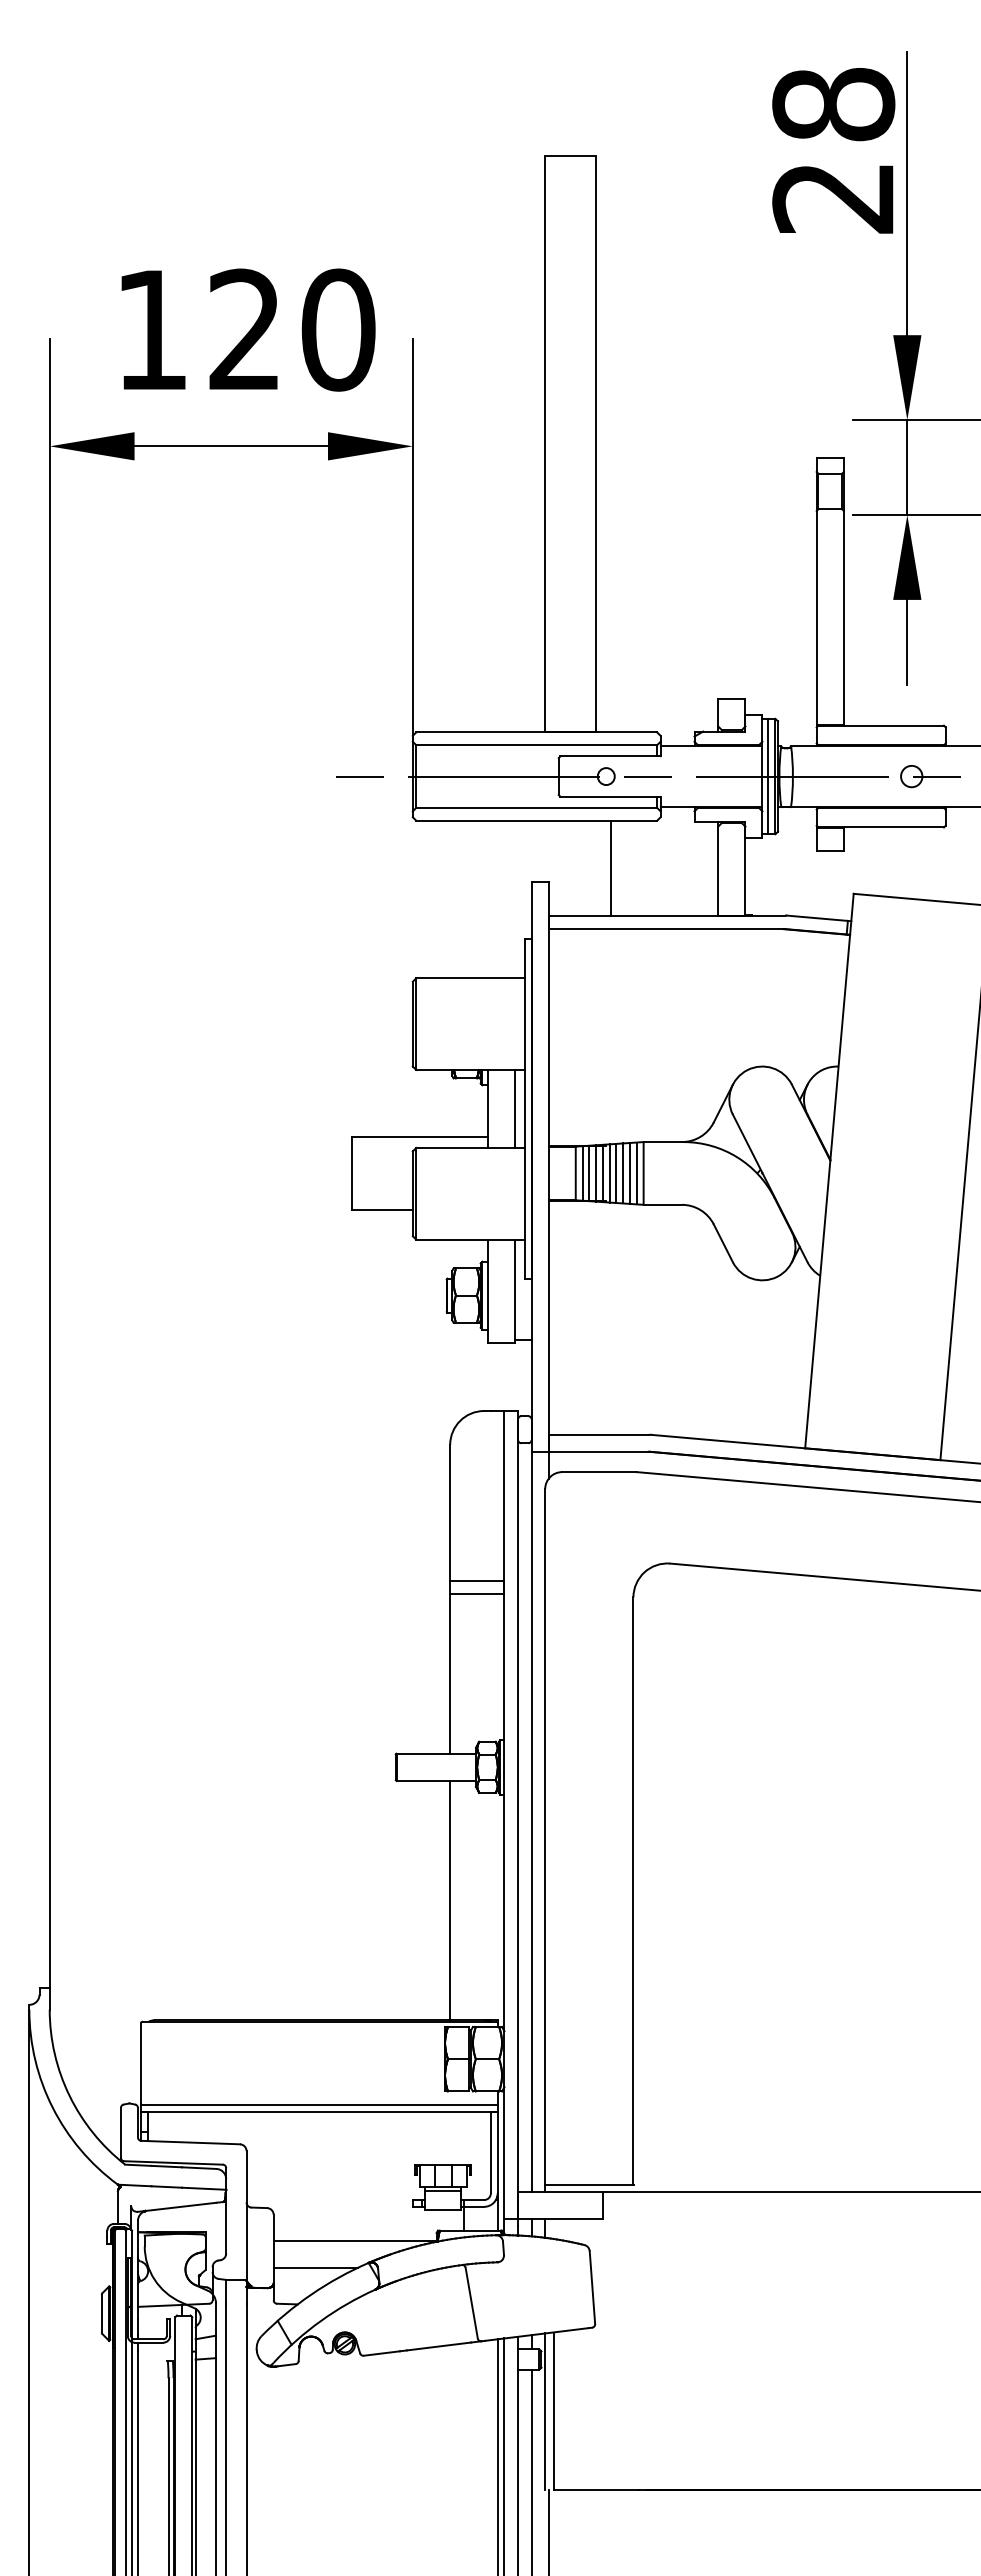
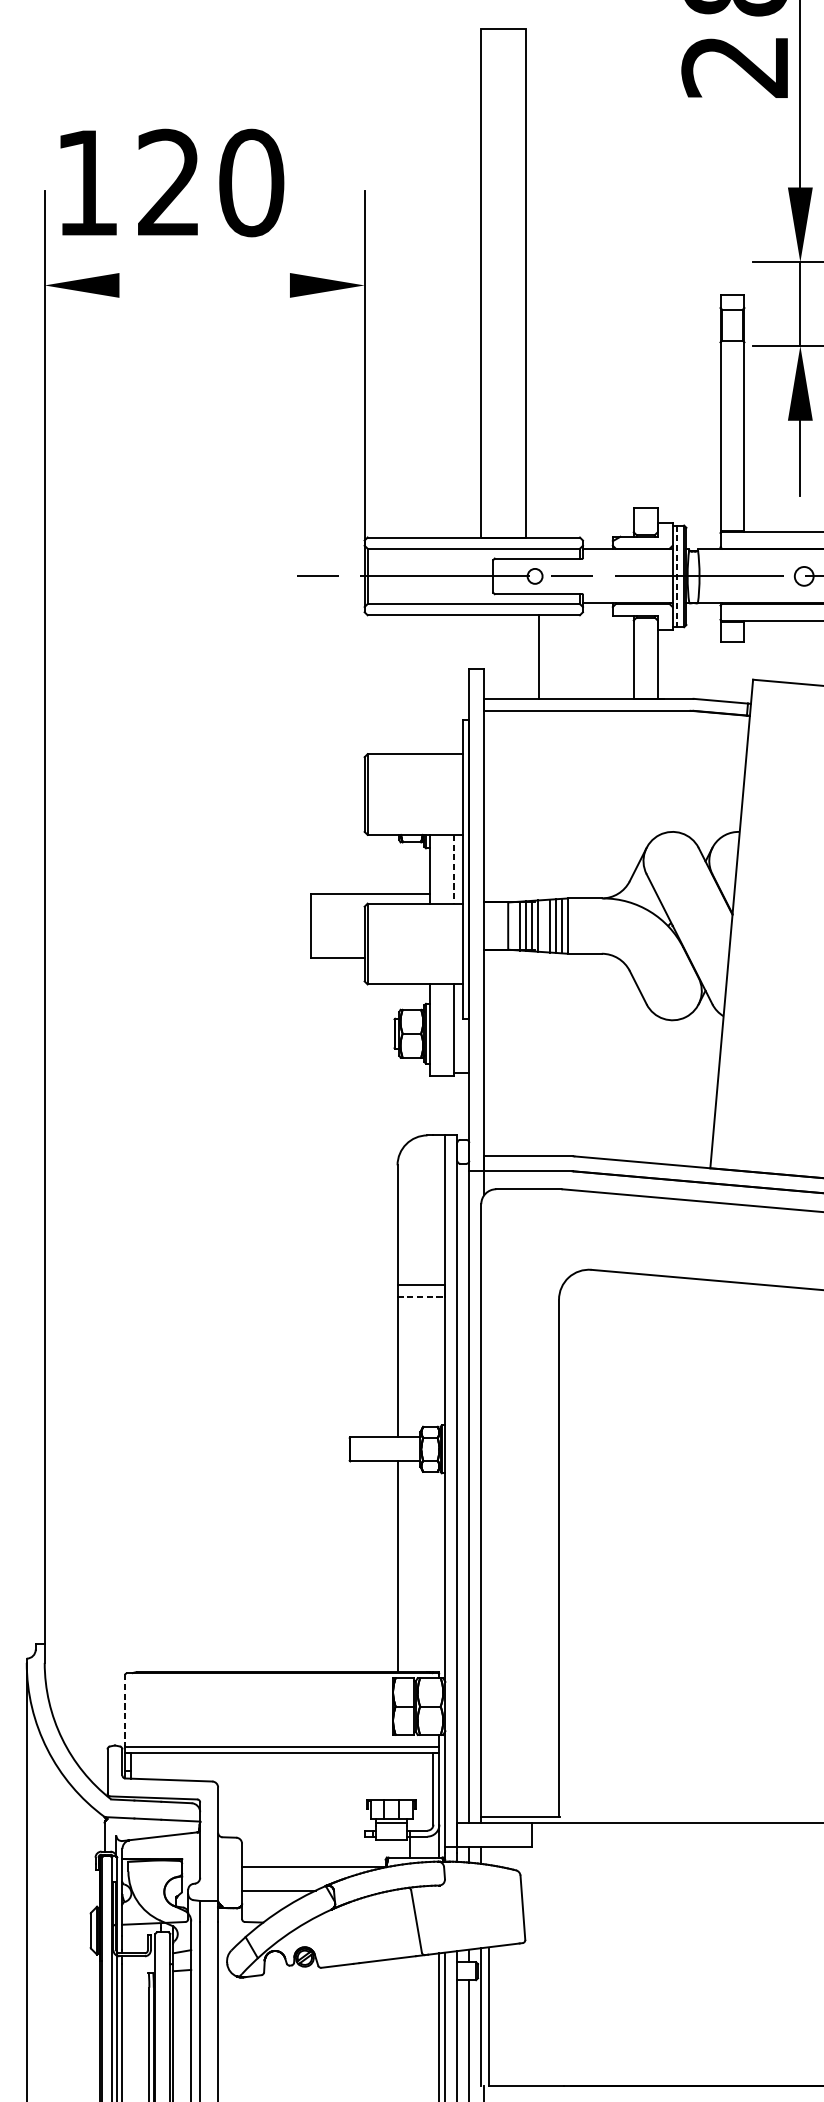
text: (248, 329) -> (172, 182), moved
line: (231, 446) -> (204, 285), removed
line: (767, 776) -> (677, 576), solid -> dashed
line: (514, 1109) -> (454, 869), solid -> dashed
line: (582, 1173) -> (514, 926), removed
line: (616, 1173) -> (544, 926), removed
line: (477, 1594) -> (421, 1297), solid -> dashed
line: (141, 2063) -> (125, 1710), solid -> dashed

